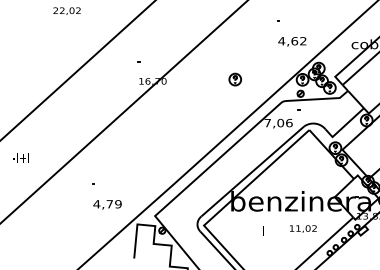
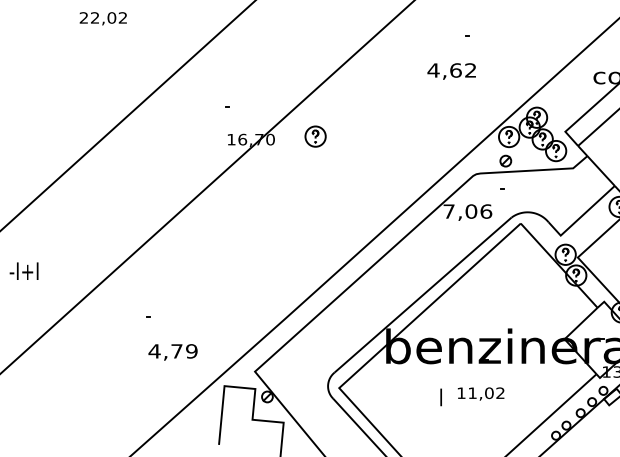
text: (292, 41) -> (452, 70), moved
part: (235, 79) -> (315, 136), moved
text: (303, 228) -> (481, 393), moved

